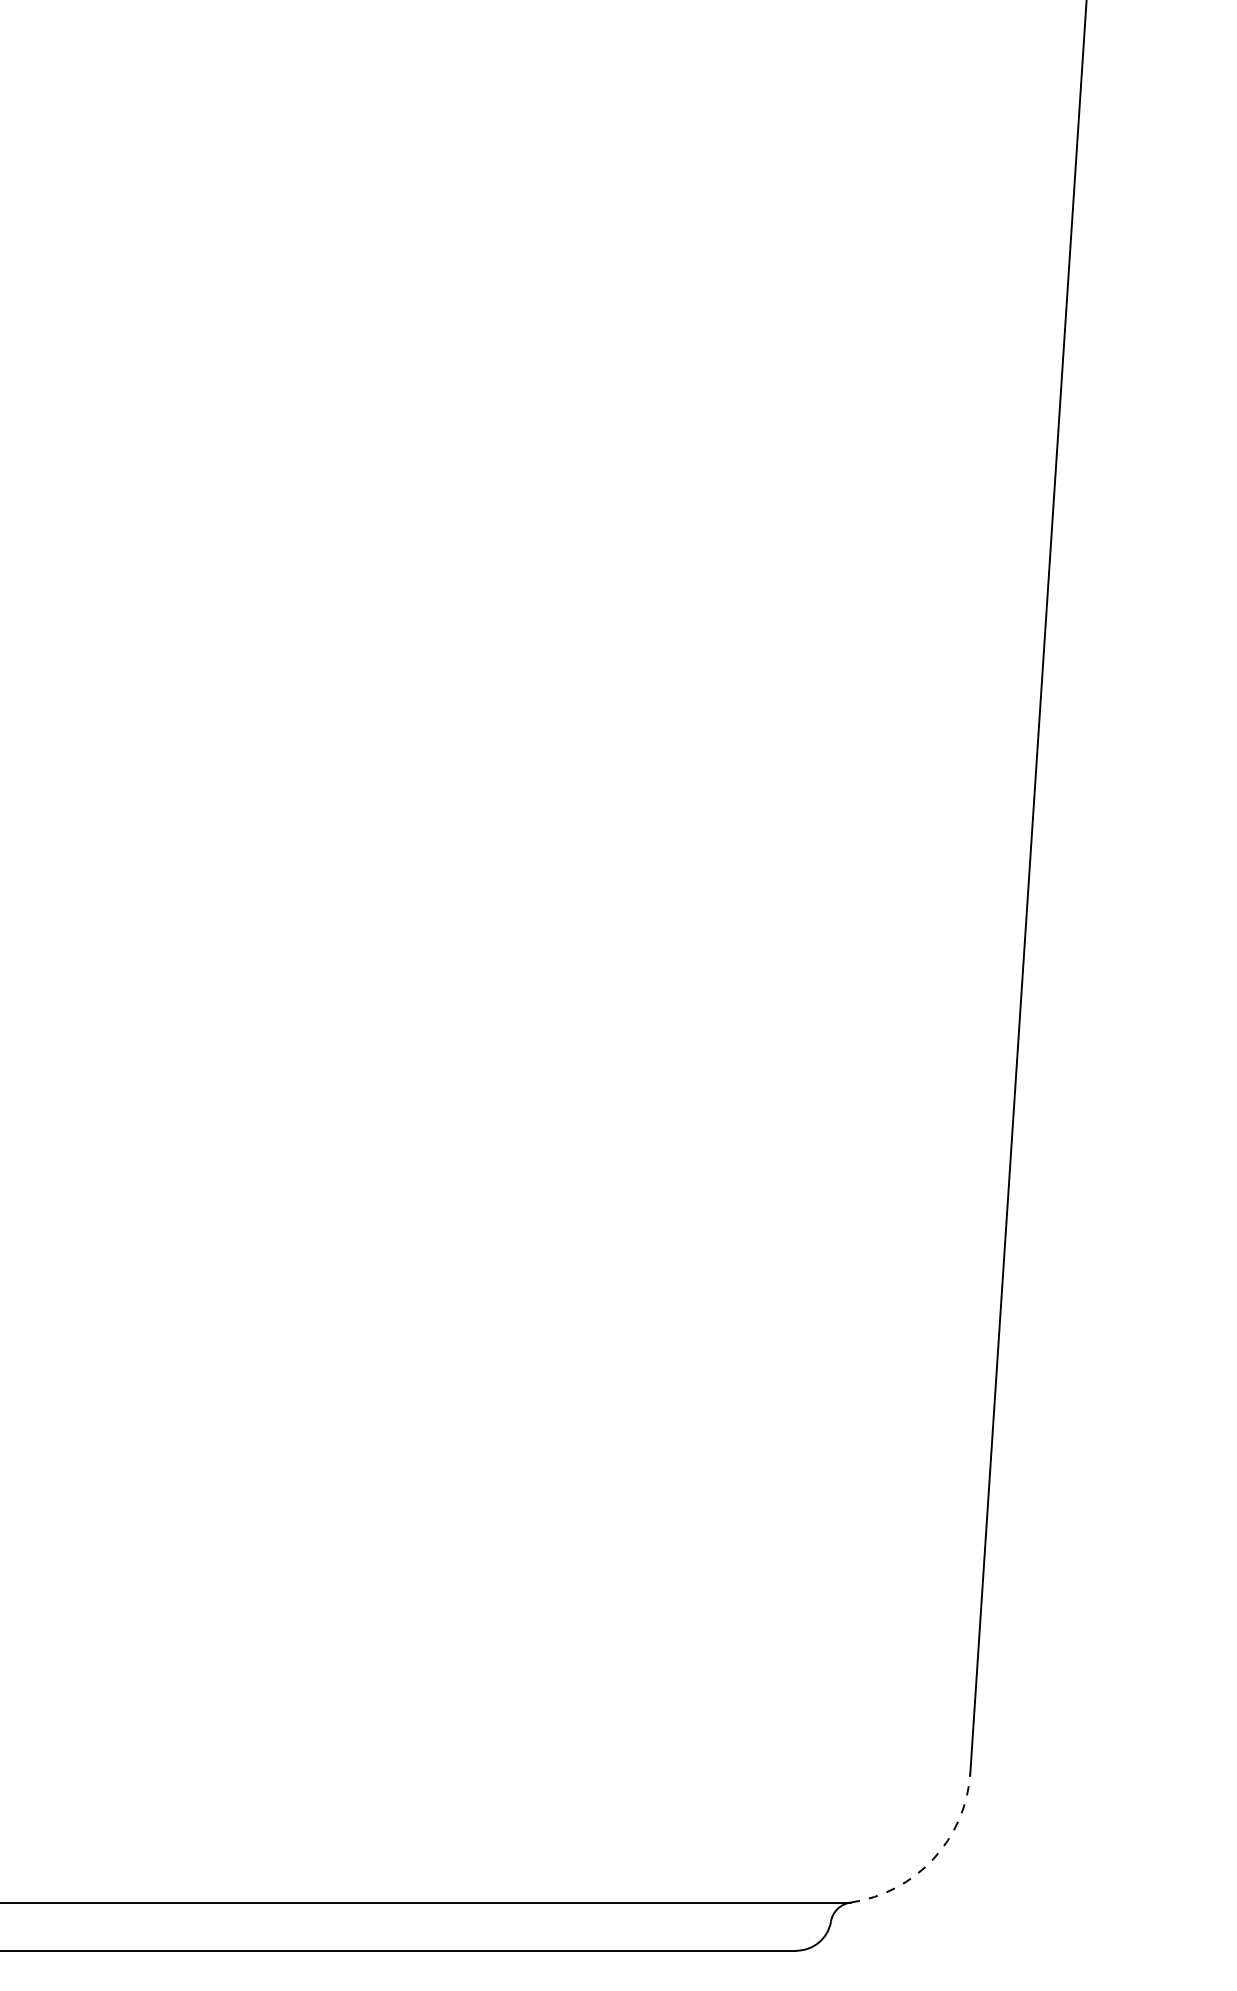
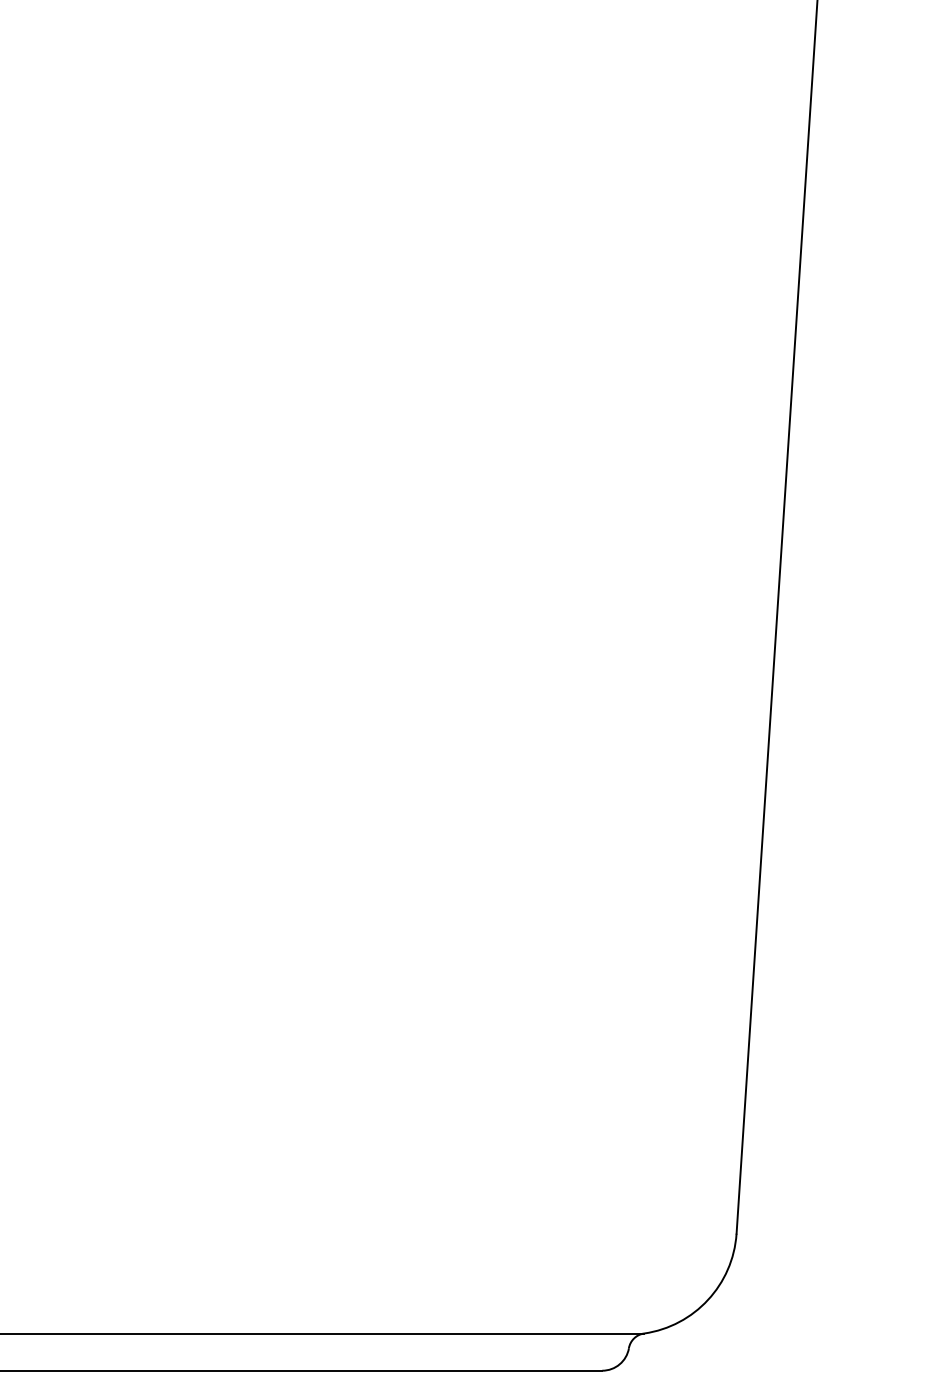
arc: (933, 1859) -> (708, 1300), dashed -> solid

